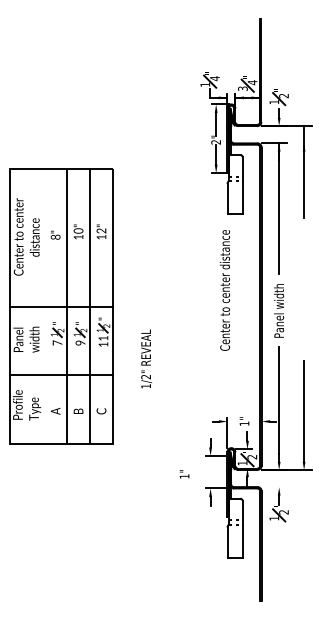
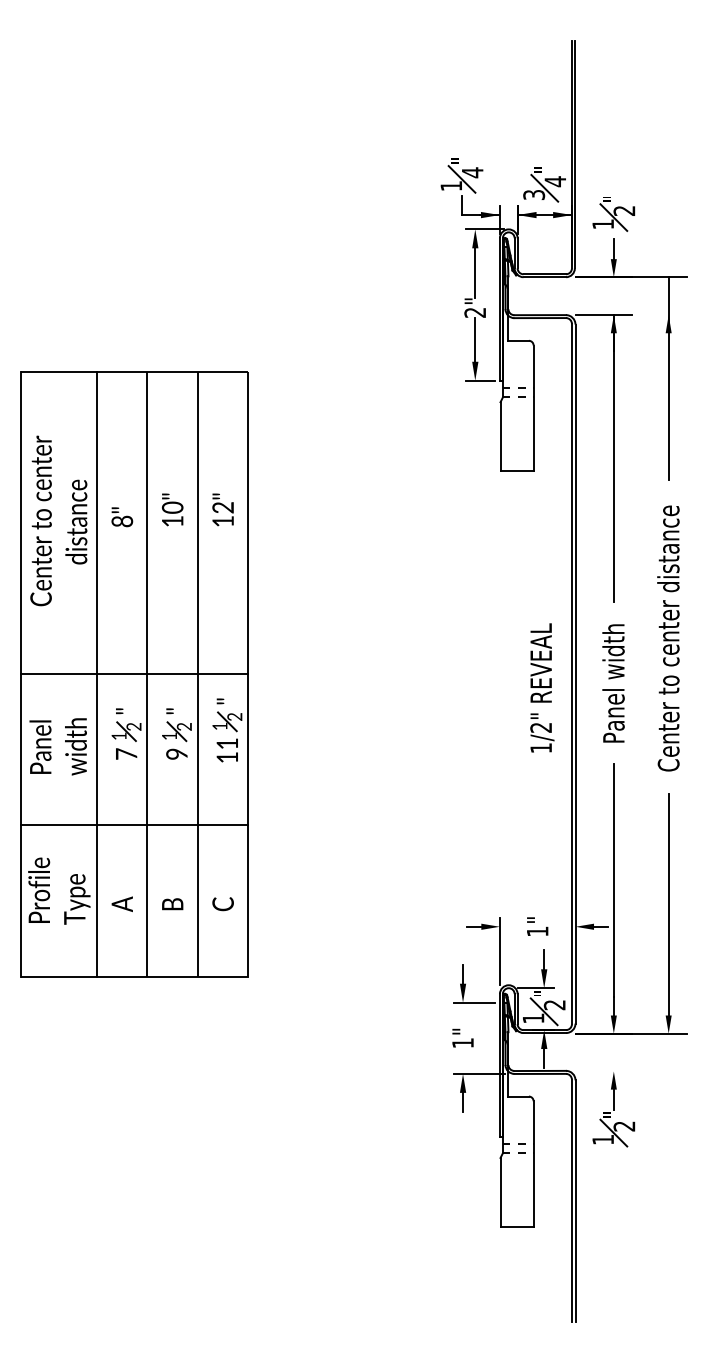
text: (224, 290) -> (667, 638), moved
line: (44, 306) -> (97, 673), added
text: (146, 358) -> (542, 686), moved
text: (184, 474) -> (462, 1038), moved

